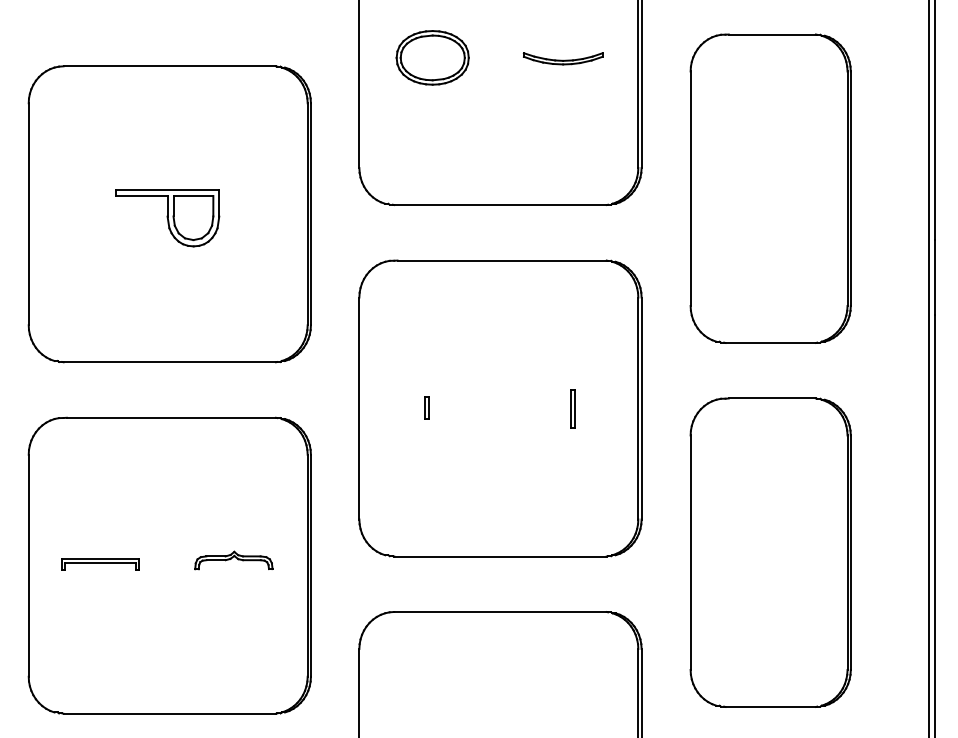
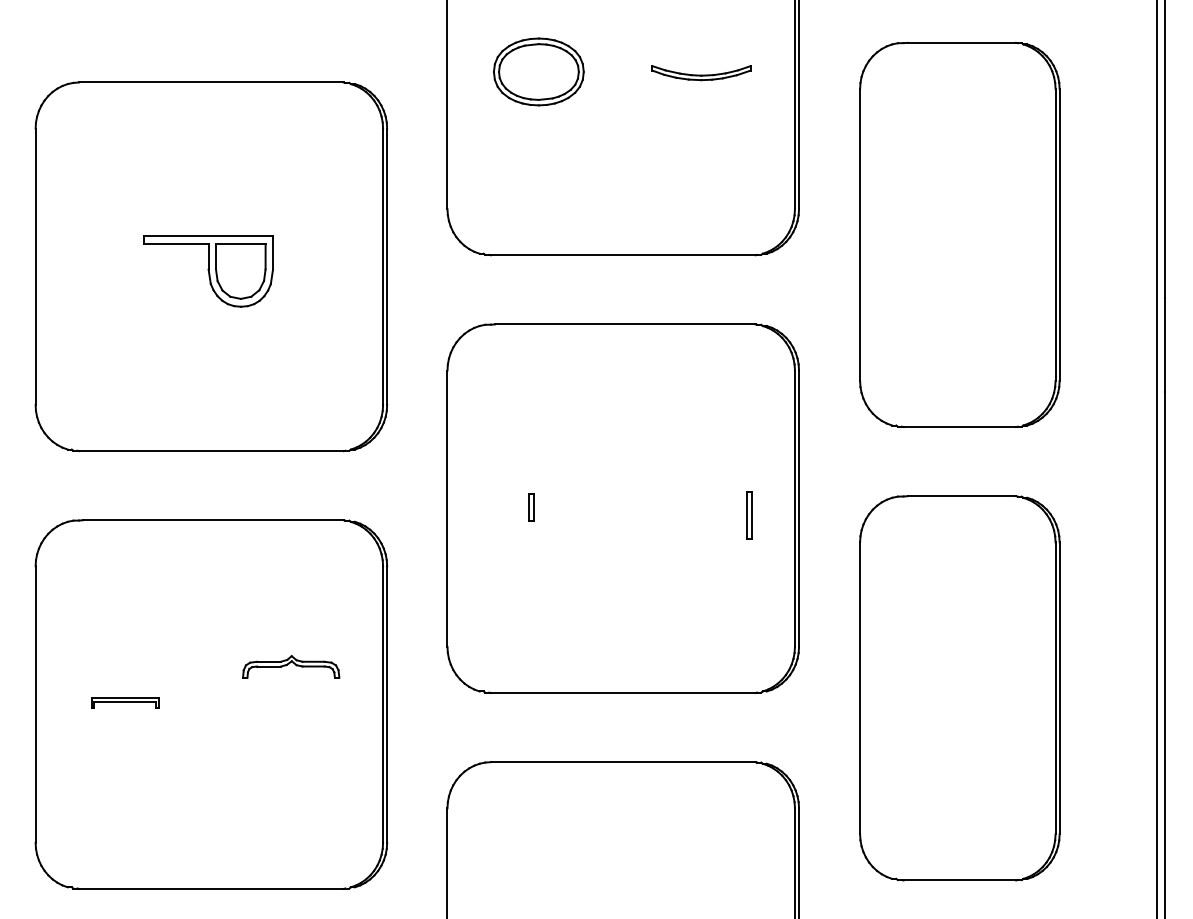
part: (572, 408) -> (749, 514), moved
part: (233, 560) -> (290, 666), moved
part: (100, 564) -> (125, 703), size x0.7

